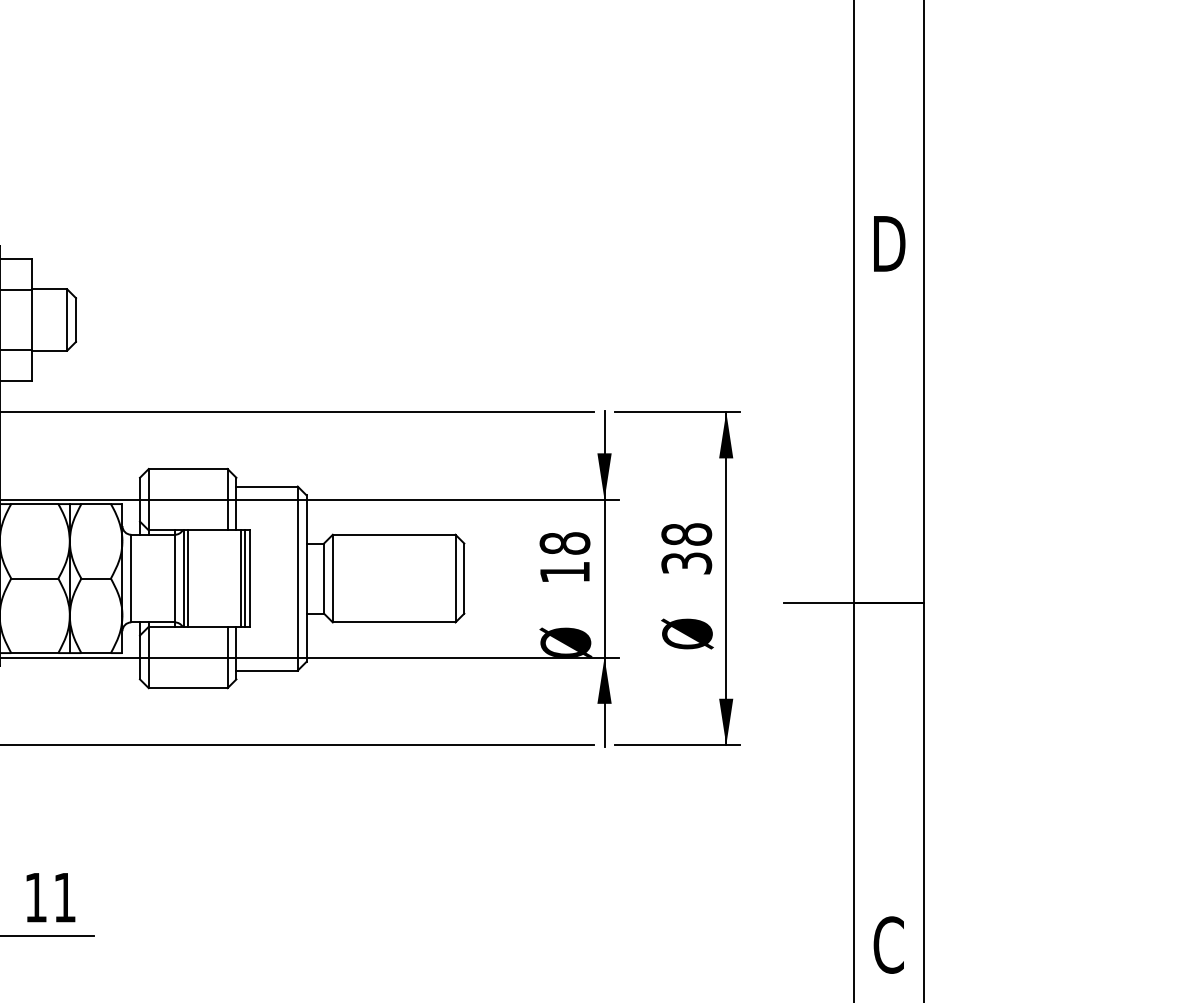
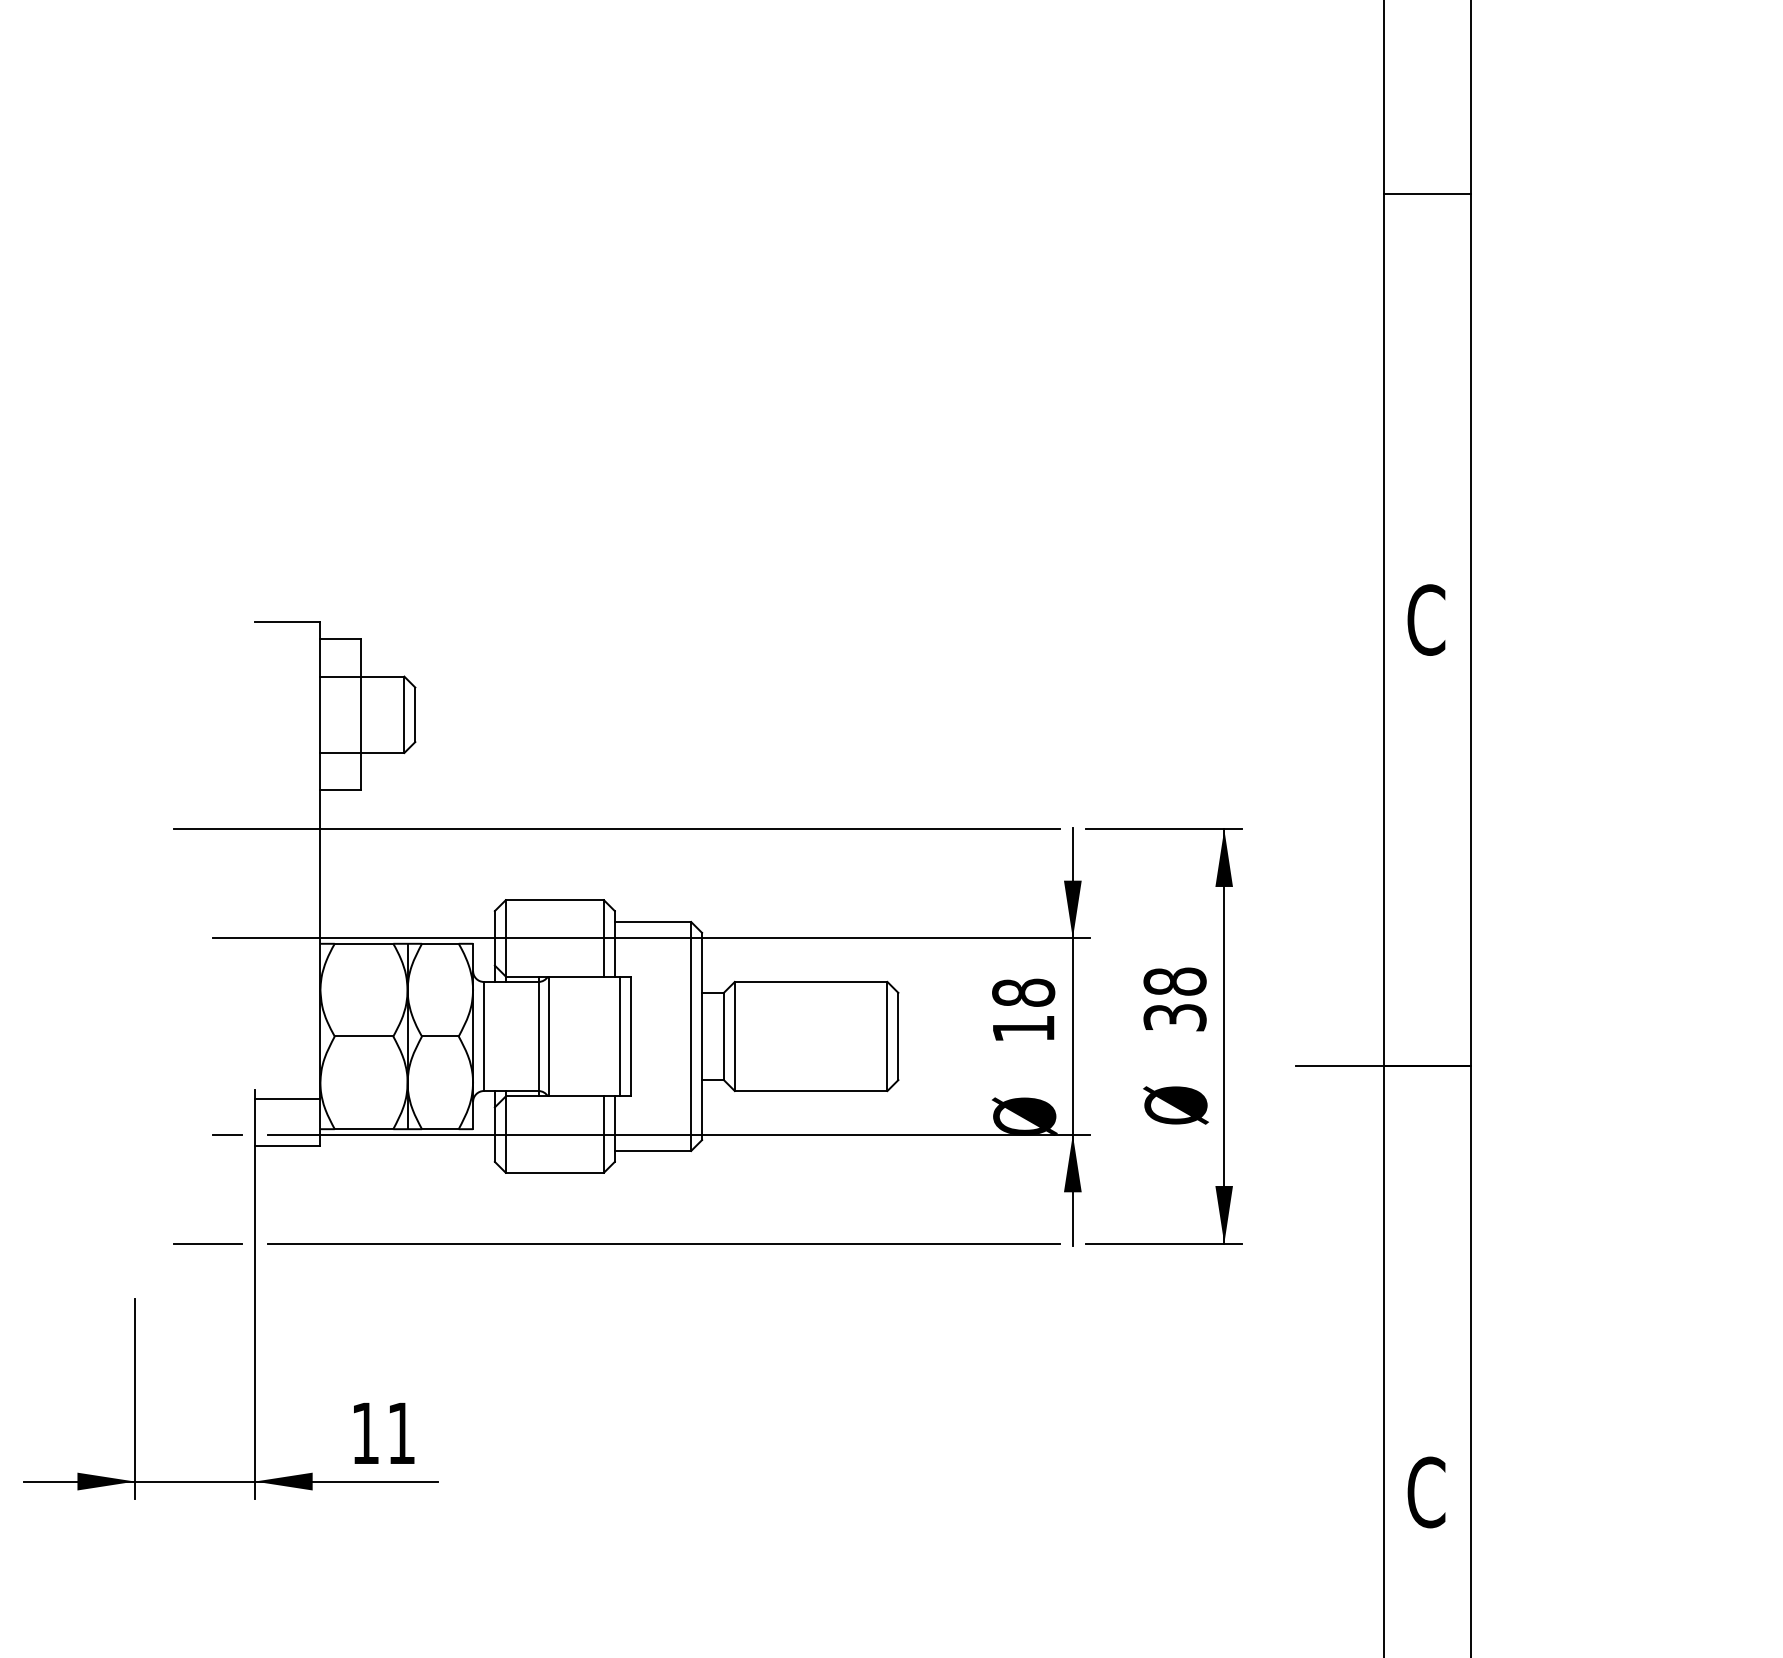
text: (889, 243) -> (1427, 619), D -> C
line: (187, 578) -> (554, 1036), removed
line: (244, 578) -> (625, 1036), removed

